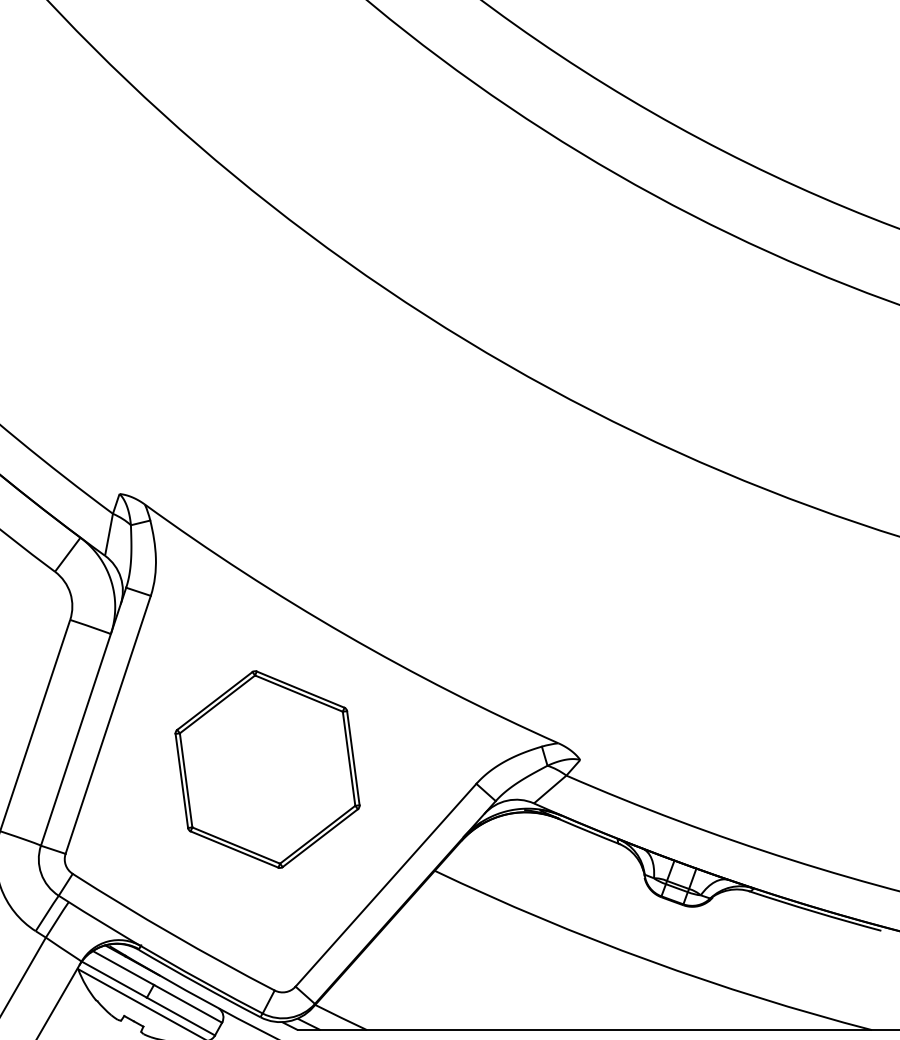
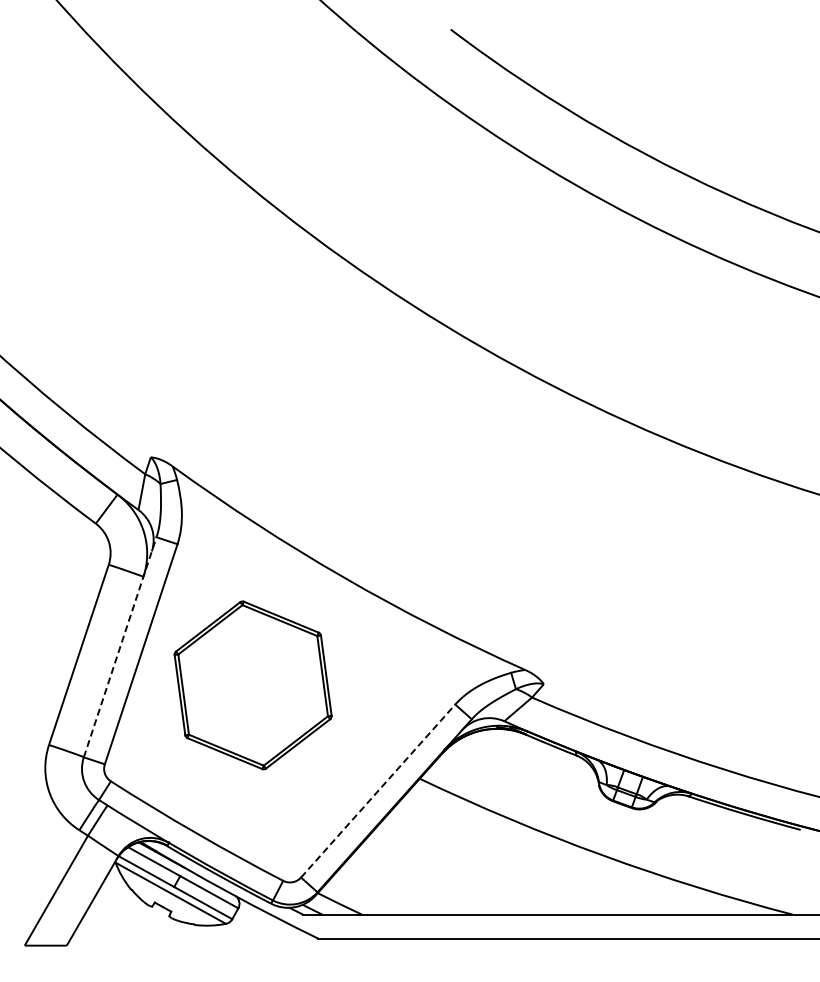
line: (83, 716) -> (120, 647), solid -> dashed
part: (266, 769) -> (252, 685), moved
line: (386, 885) -> (378, 791), solid -> dashed

